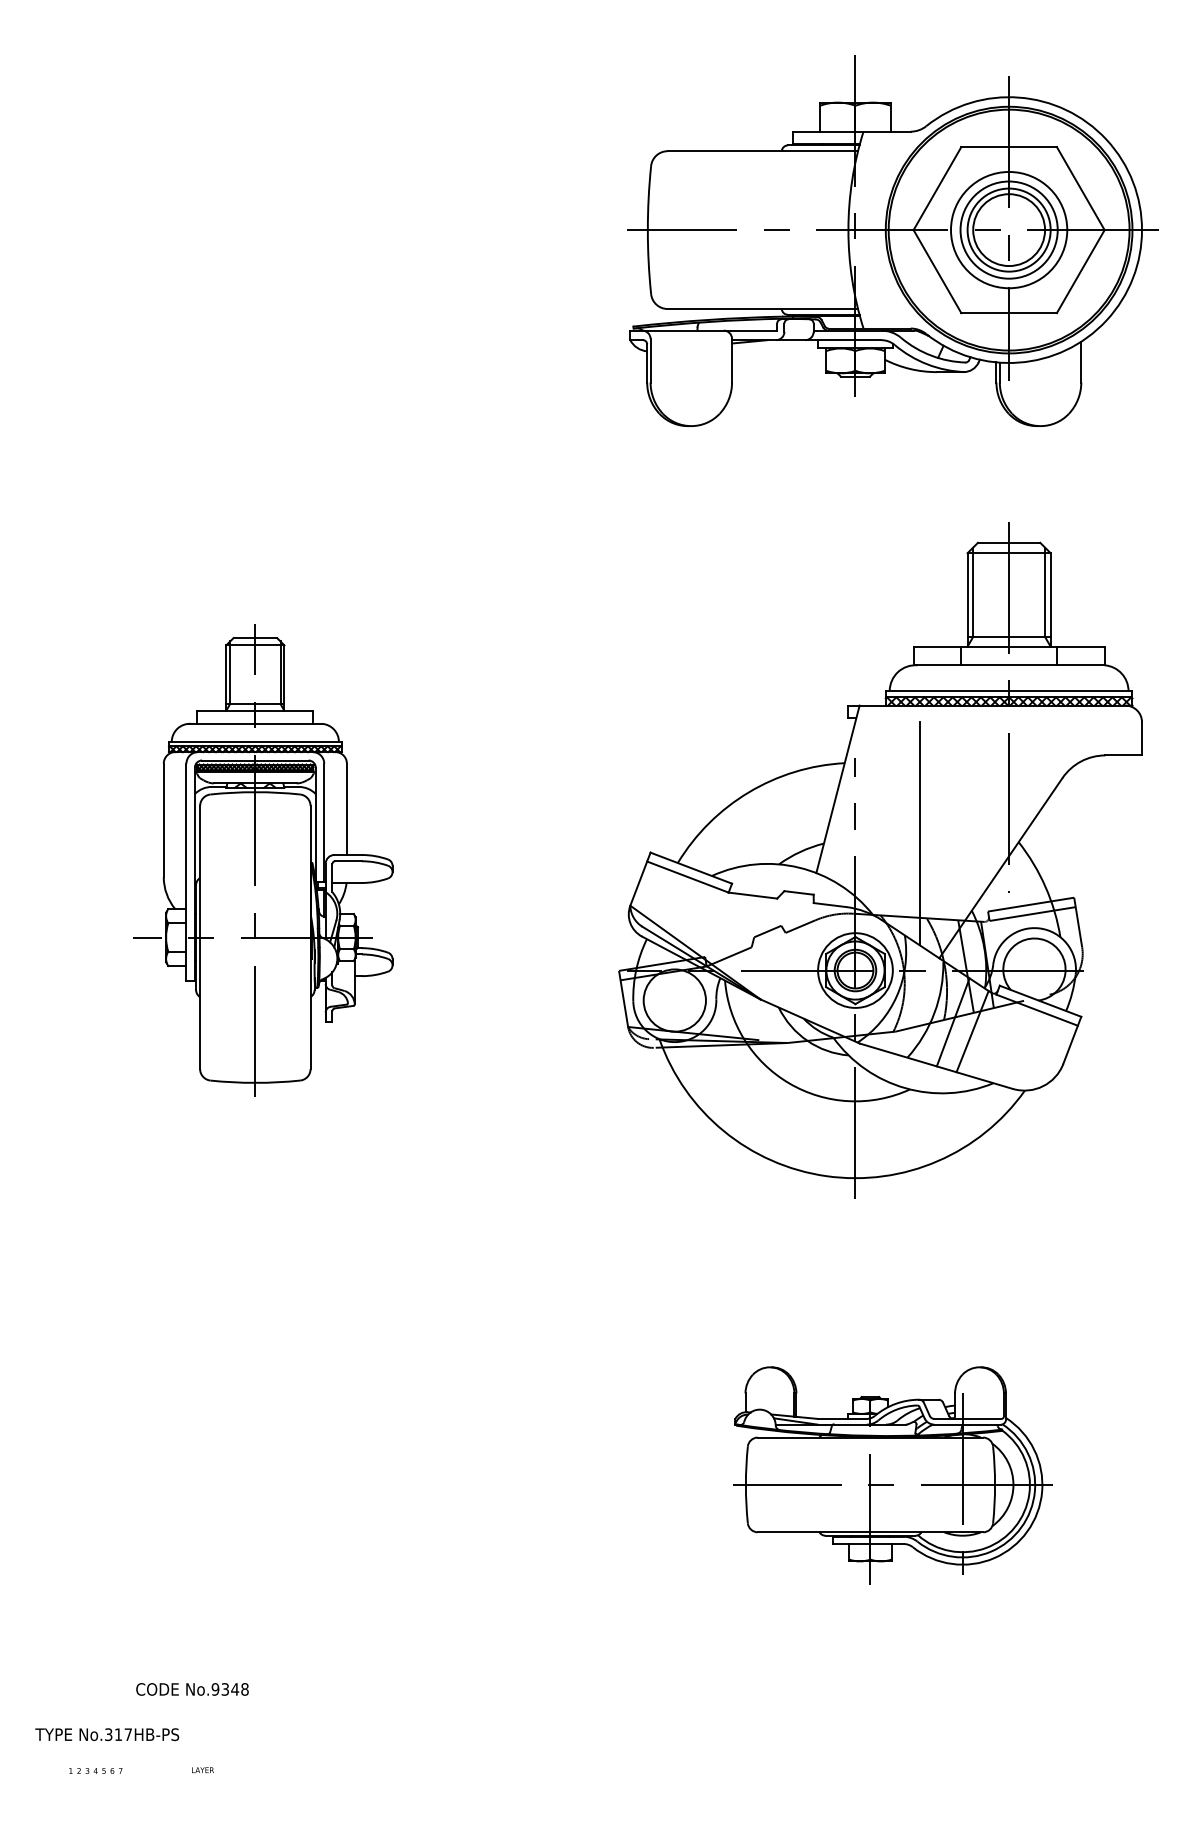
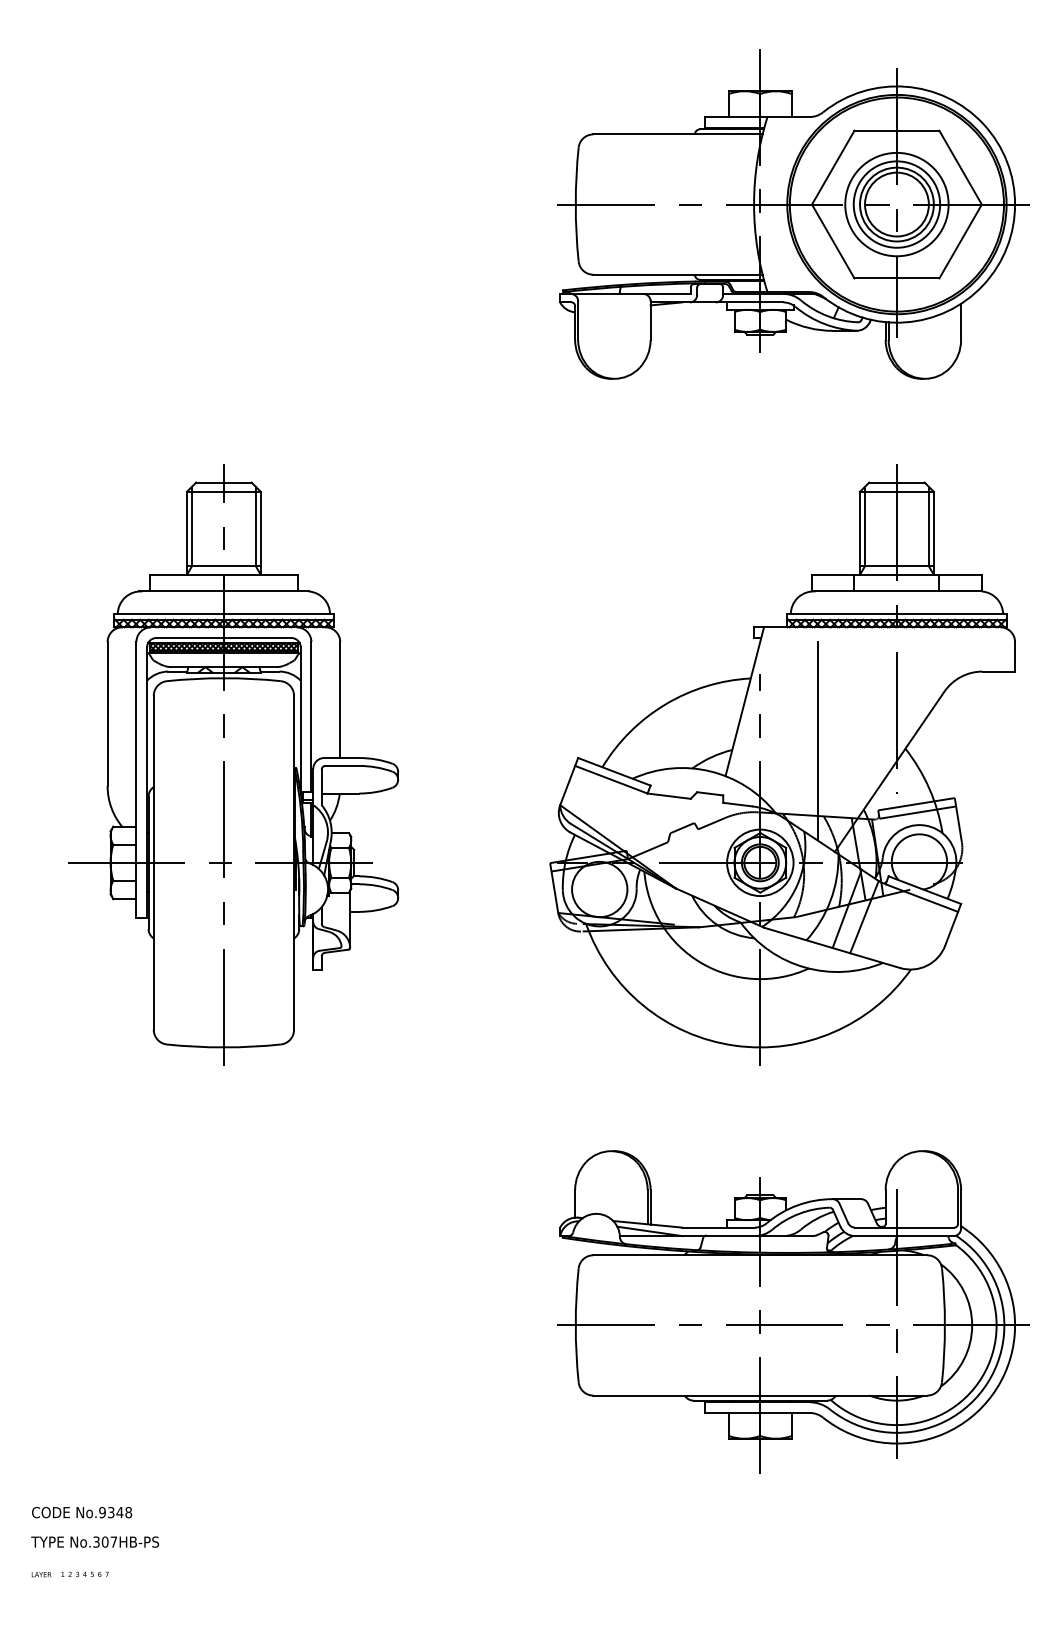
part: (262, 860) -> (233, 764), size x1.43
part: (892, 1475) -> (793, 1311), size x1.67
text: (192, 1689) -> (82, 1512), moved
text: (118, 1734) -> (105, 1541), No.317HB-PS -> No.307HB-PS
text: (202, 1770) -> (41, 1574), moved

